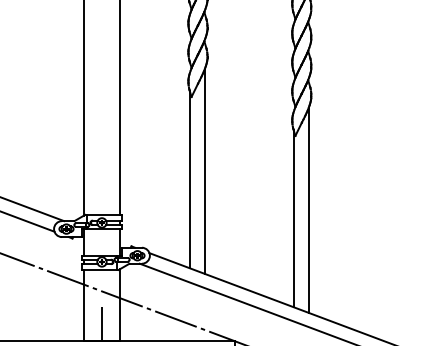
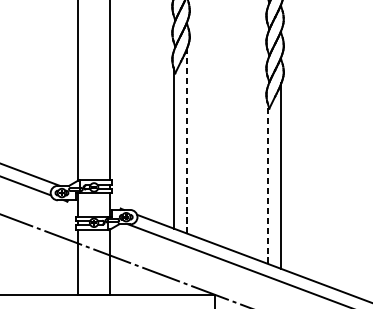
line: (204, 171) -> (186, 140), solid -> dashed
line: (293, 218) -> (267, 183), solid -> dashed
line: (101, 324) -> (93, 279), removed

